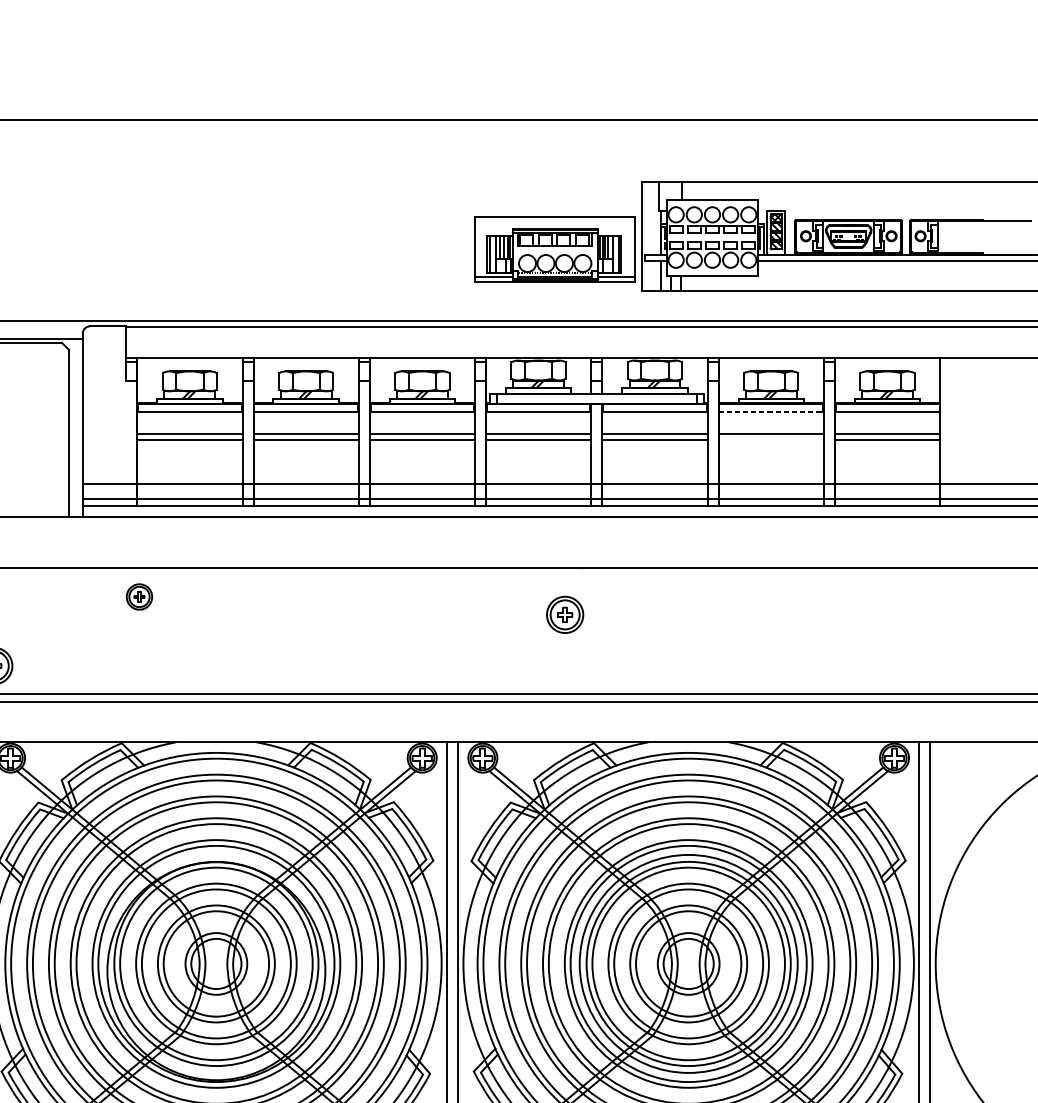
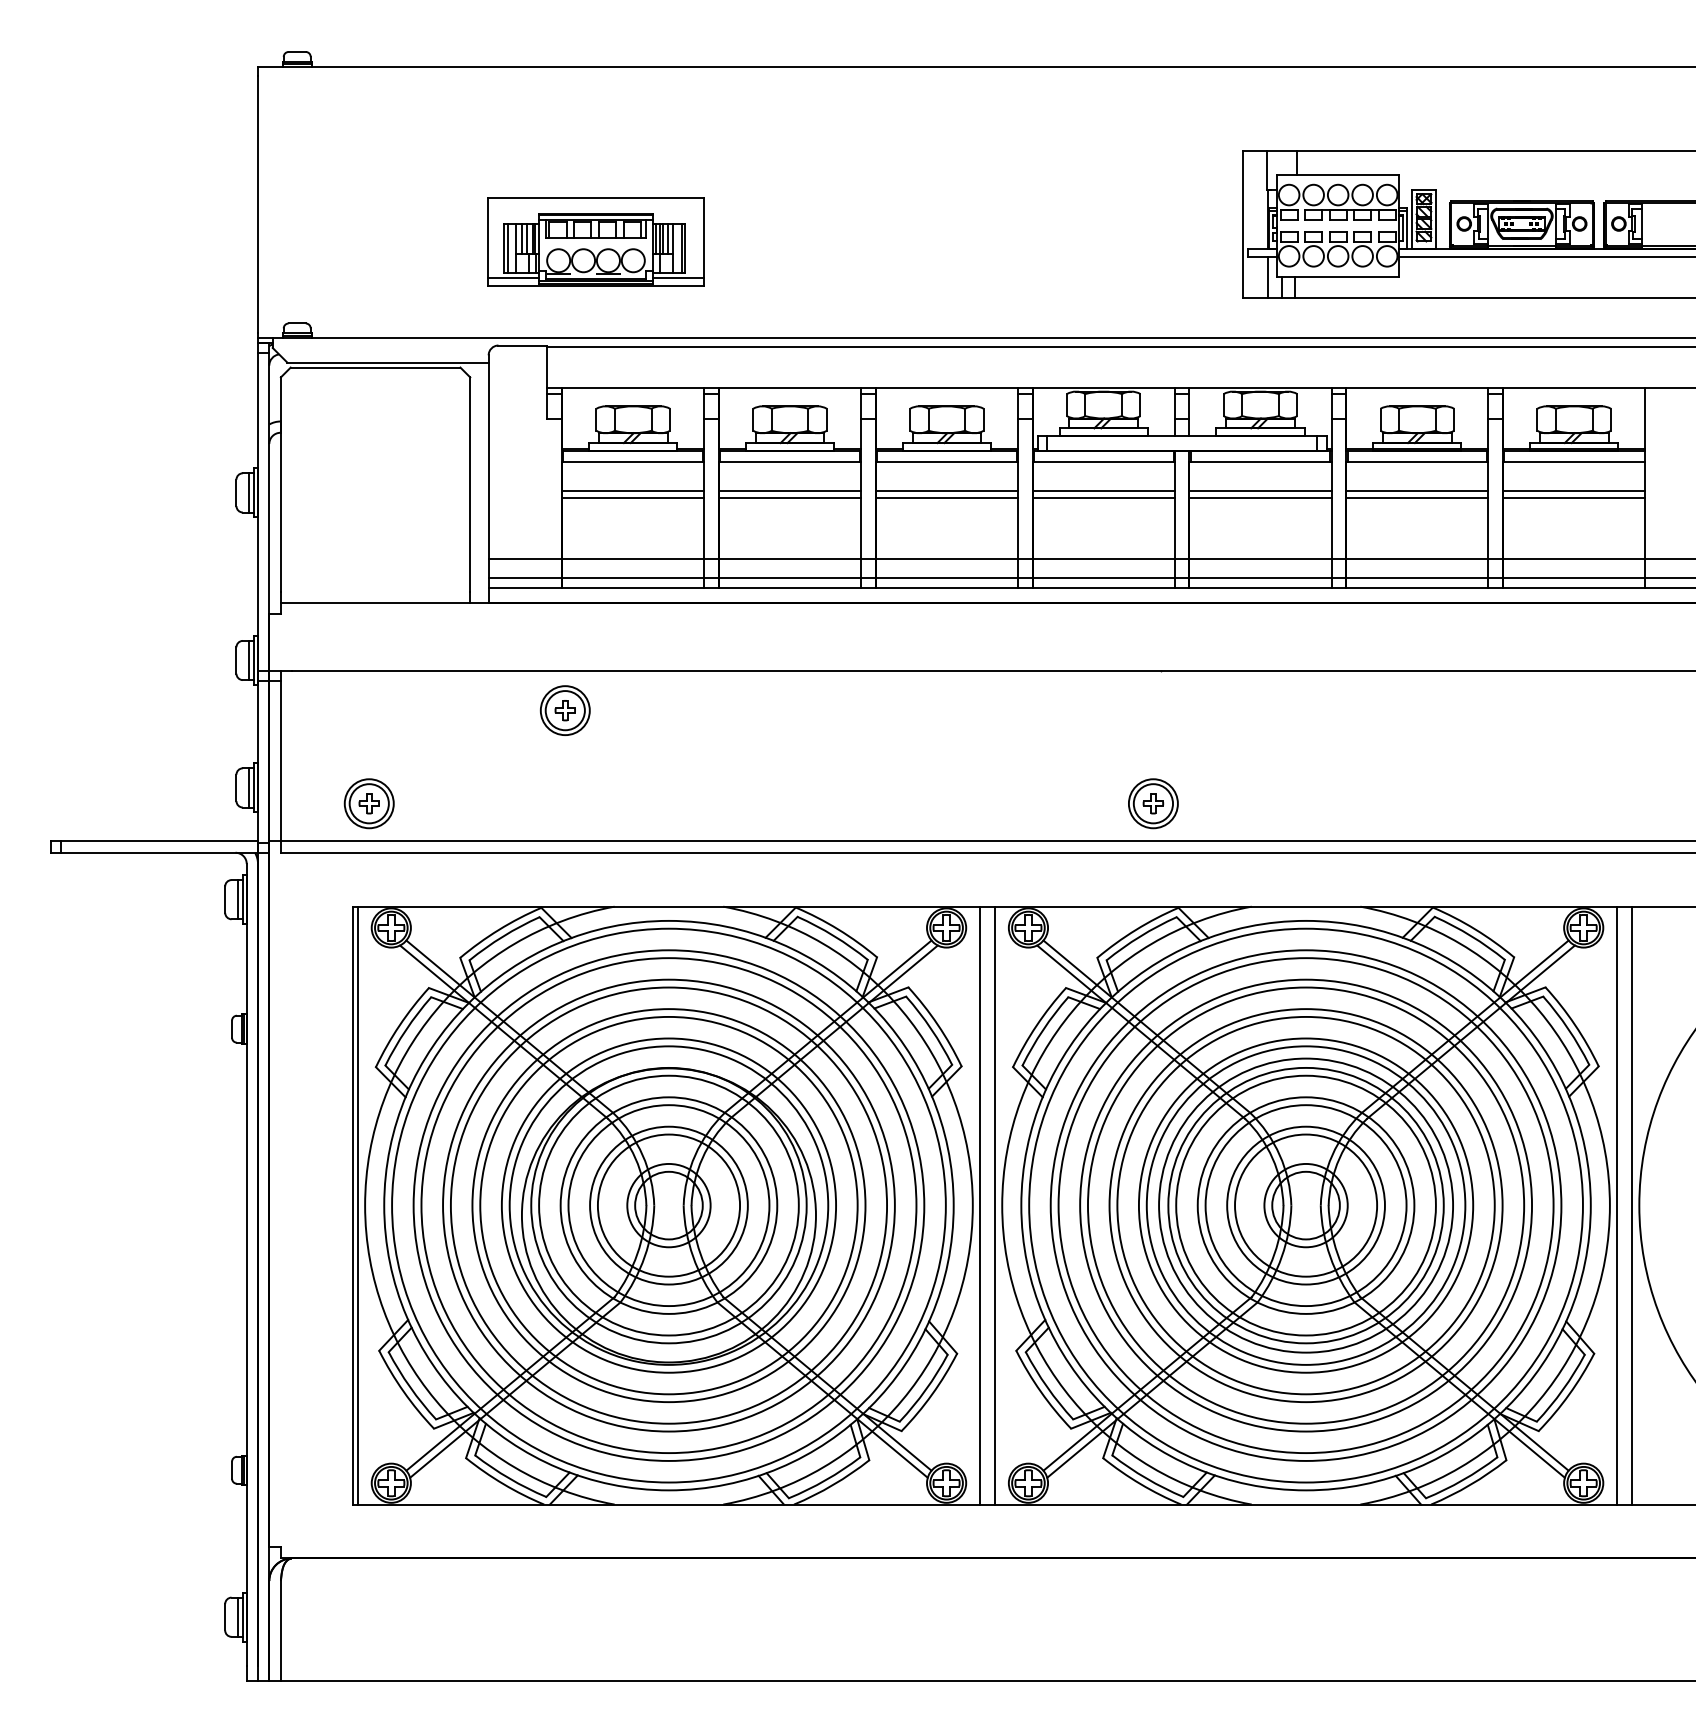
part: (554, 249) -> (595, 241), moved
line: (771, 412) -> (1417, 461), dashed -> solid
line: (771, 439) -> (1417, 498), added
part: (138, 596) -> (564, 710), size x1.43
part: (565, 614) -> (1153, 803), moved

